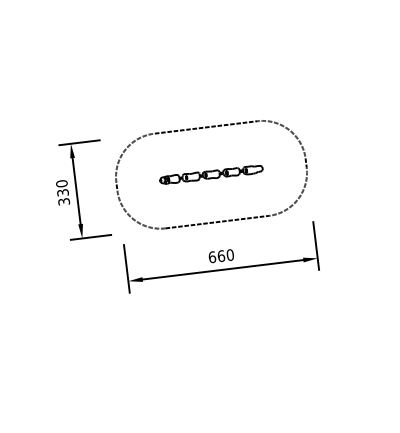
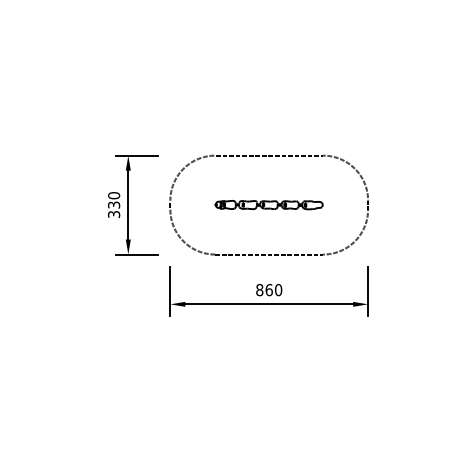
text: (211, 256) -> (259, 289), 660 -> 860

